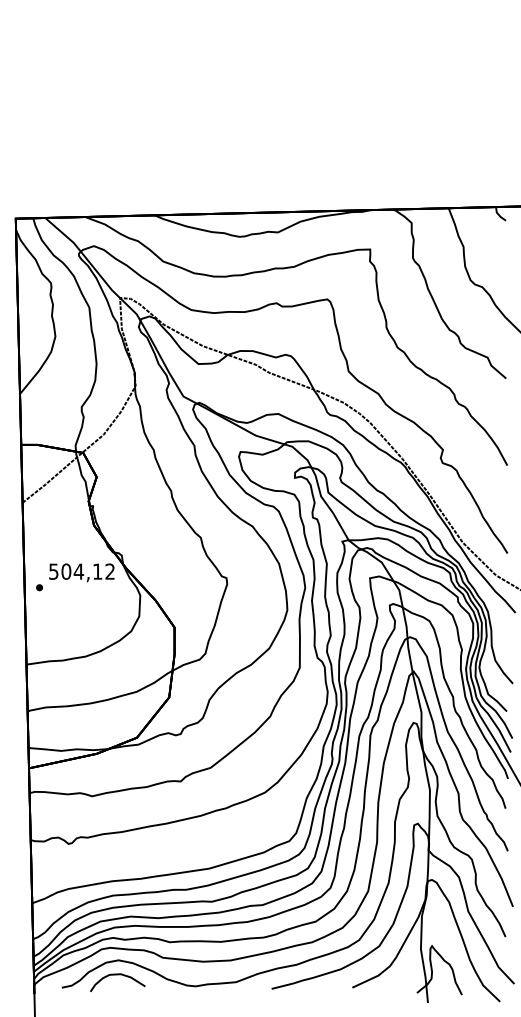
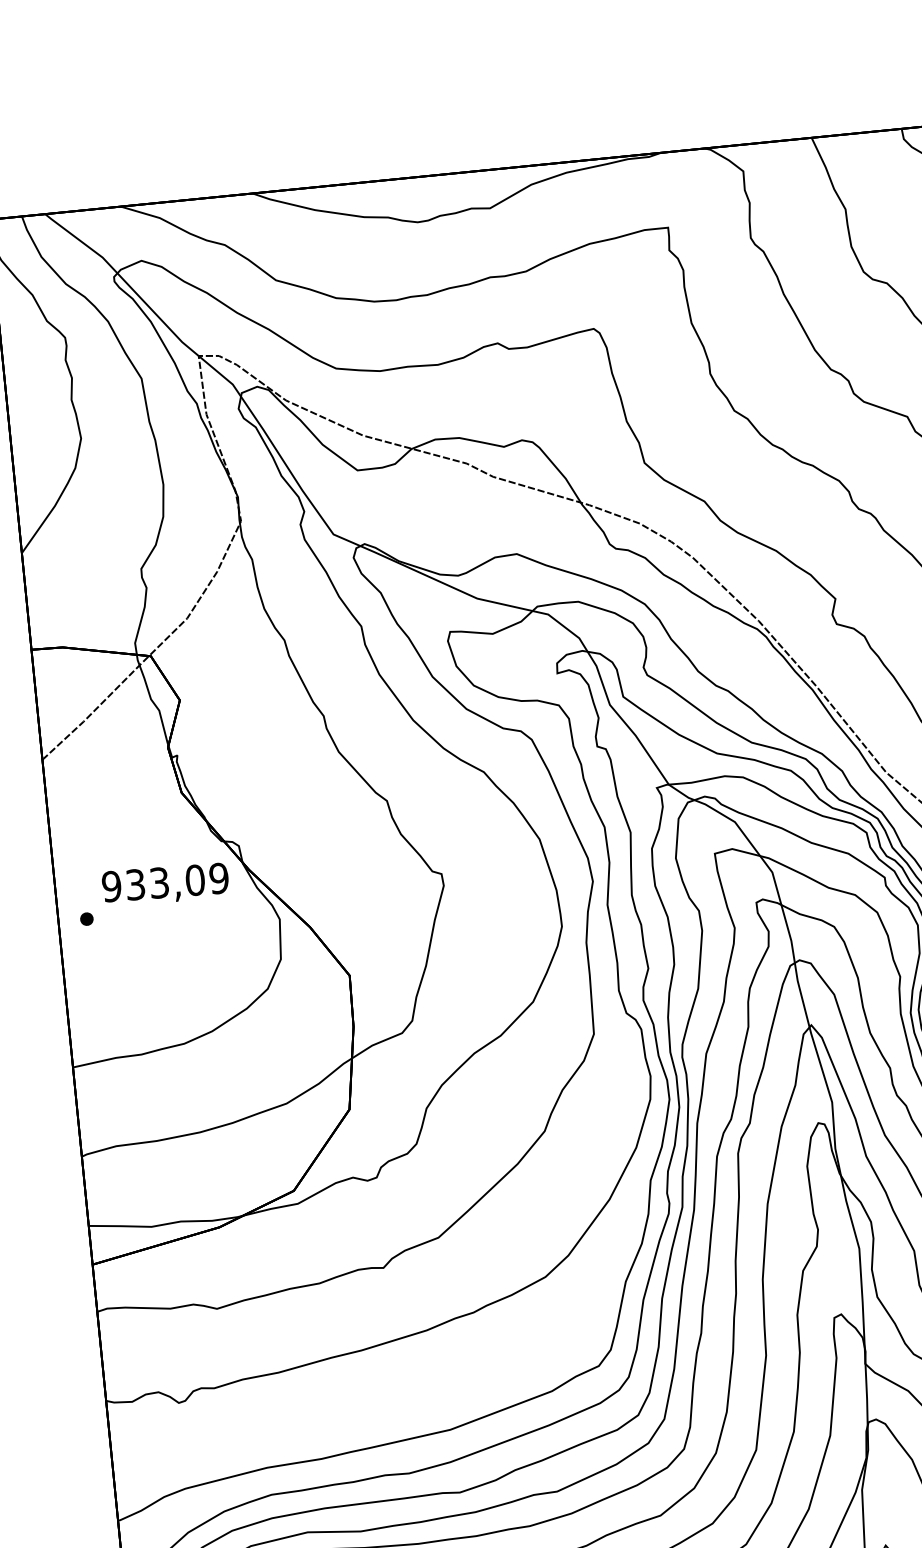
text: (82, 571) -> (166, 882), 504,12 -> 933,09

